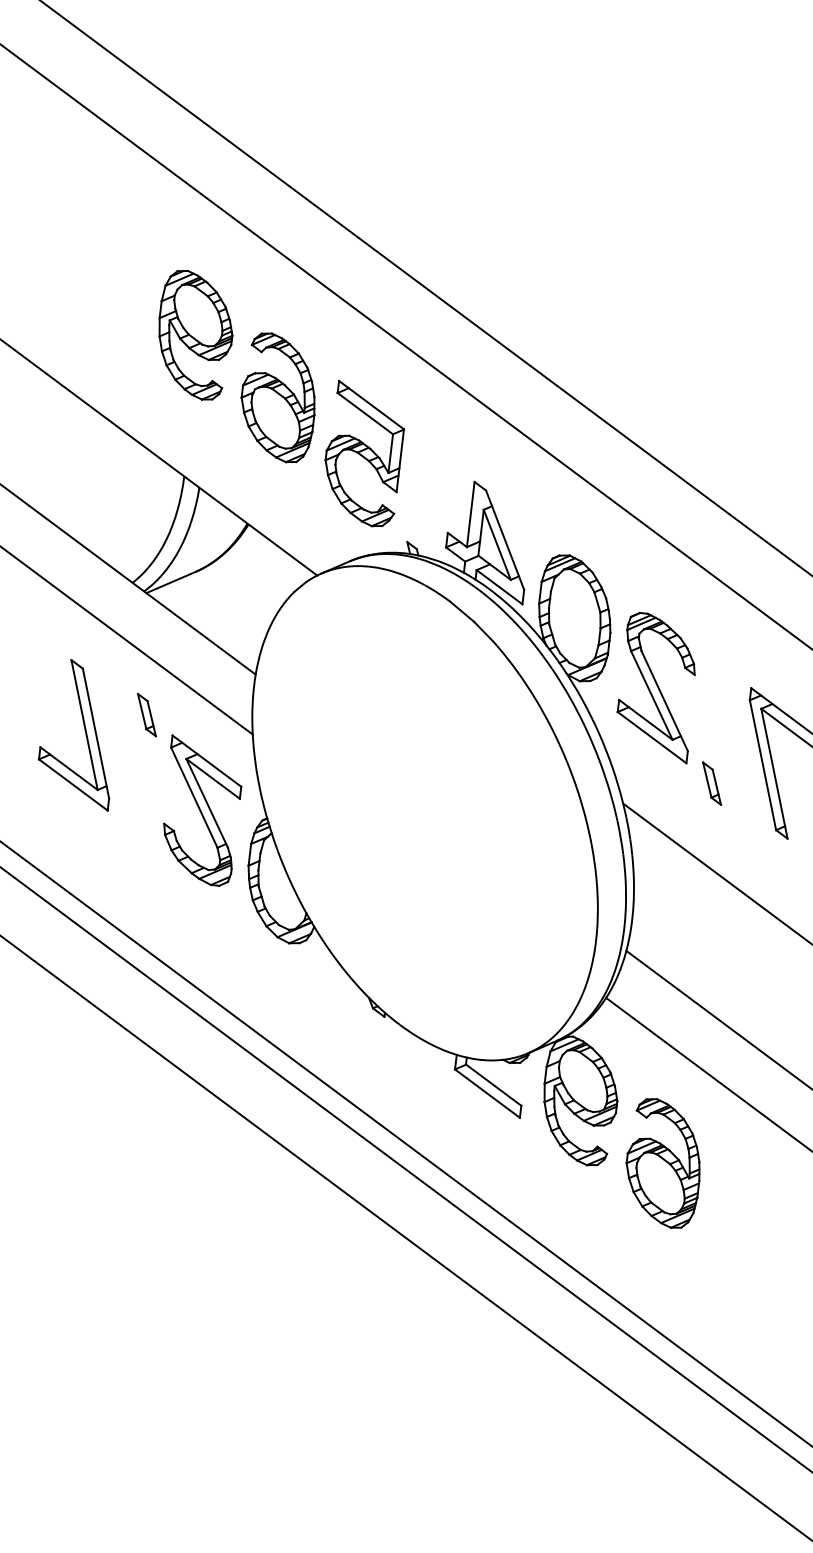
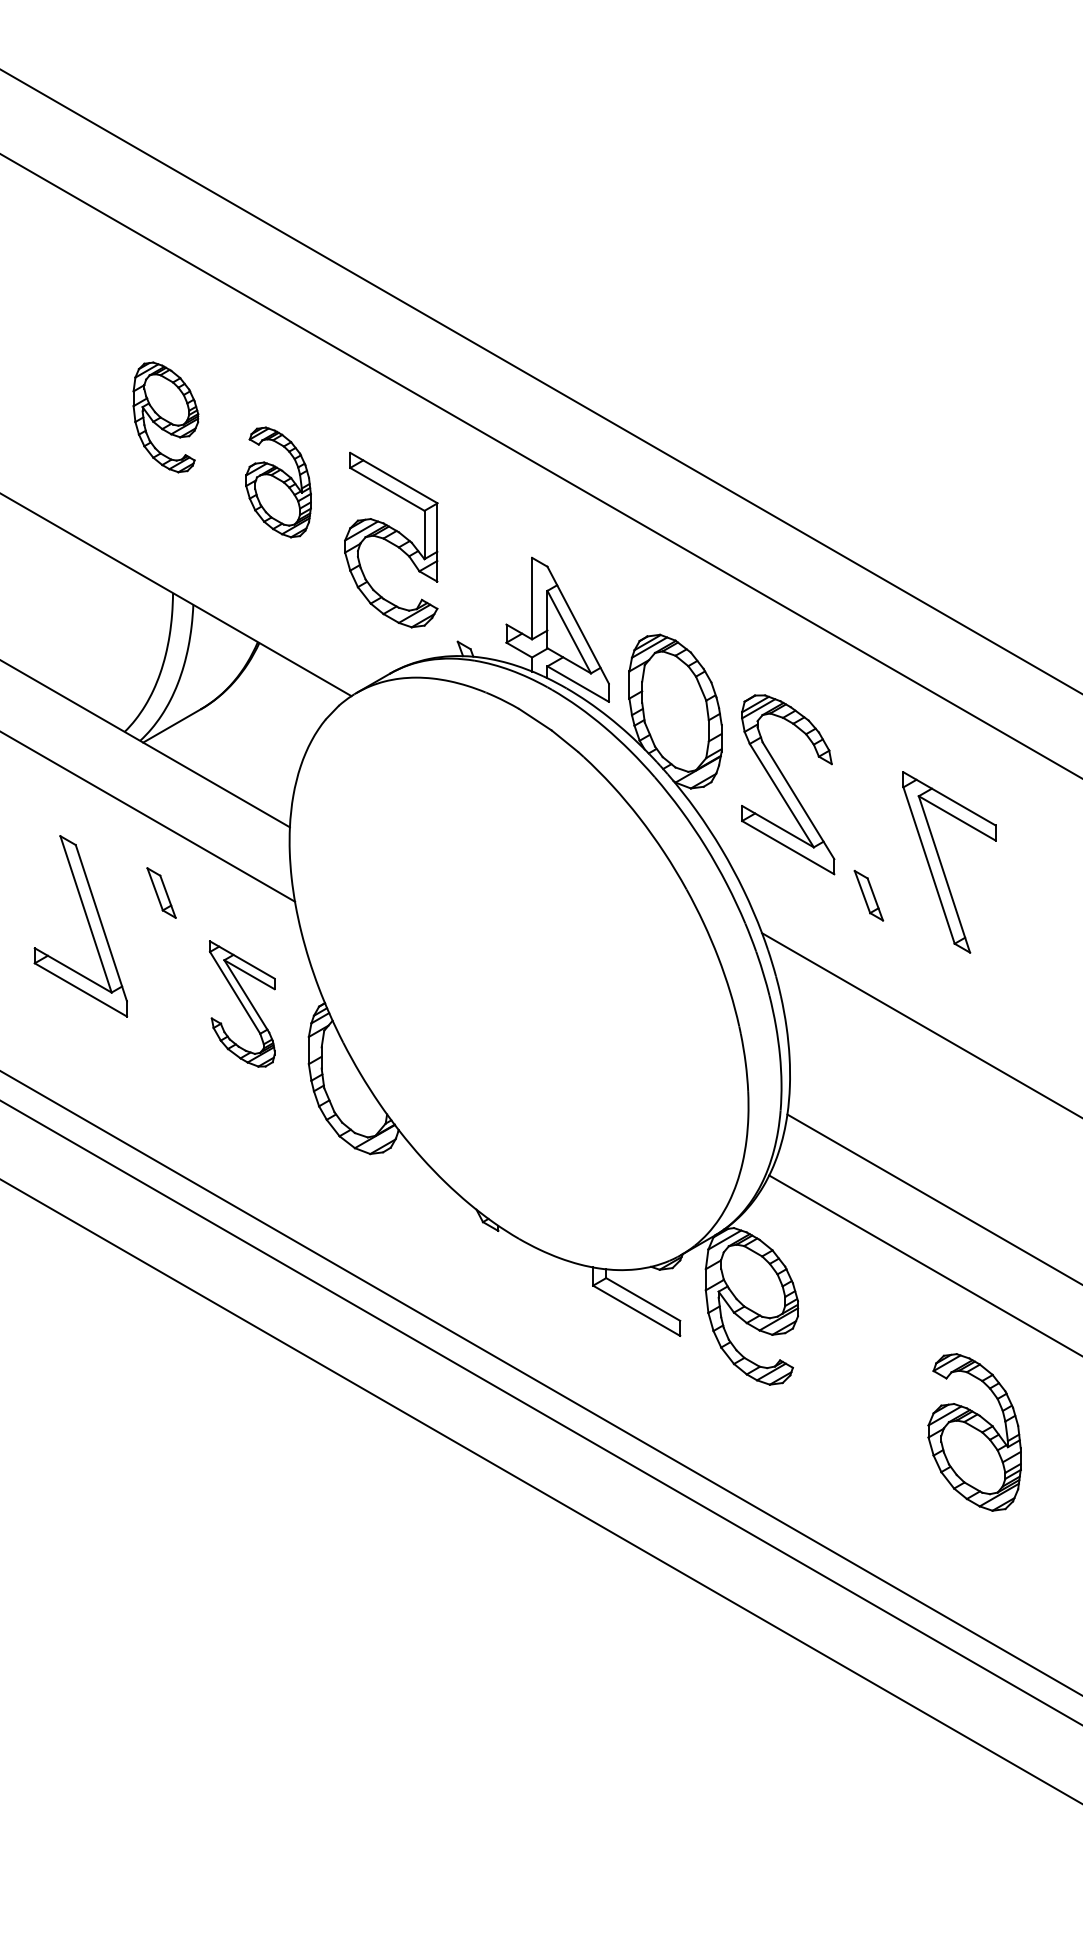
part: (194, 335) -> (165, 417), size x0.7
part: (278, 397) -> (278, 482), size x0.7
part: (201, 810) -> (242, 1003), size x0.7
part: (663, 1163) -> (974, 1432), moved

